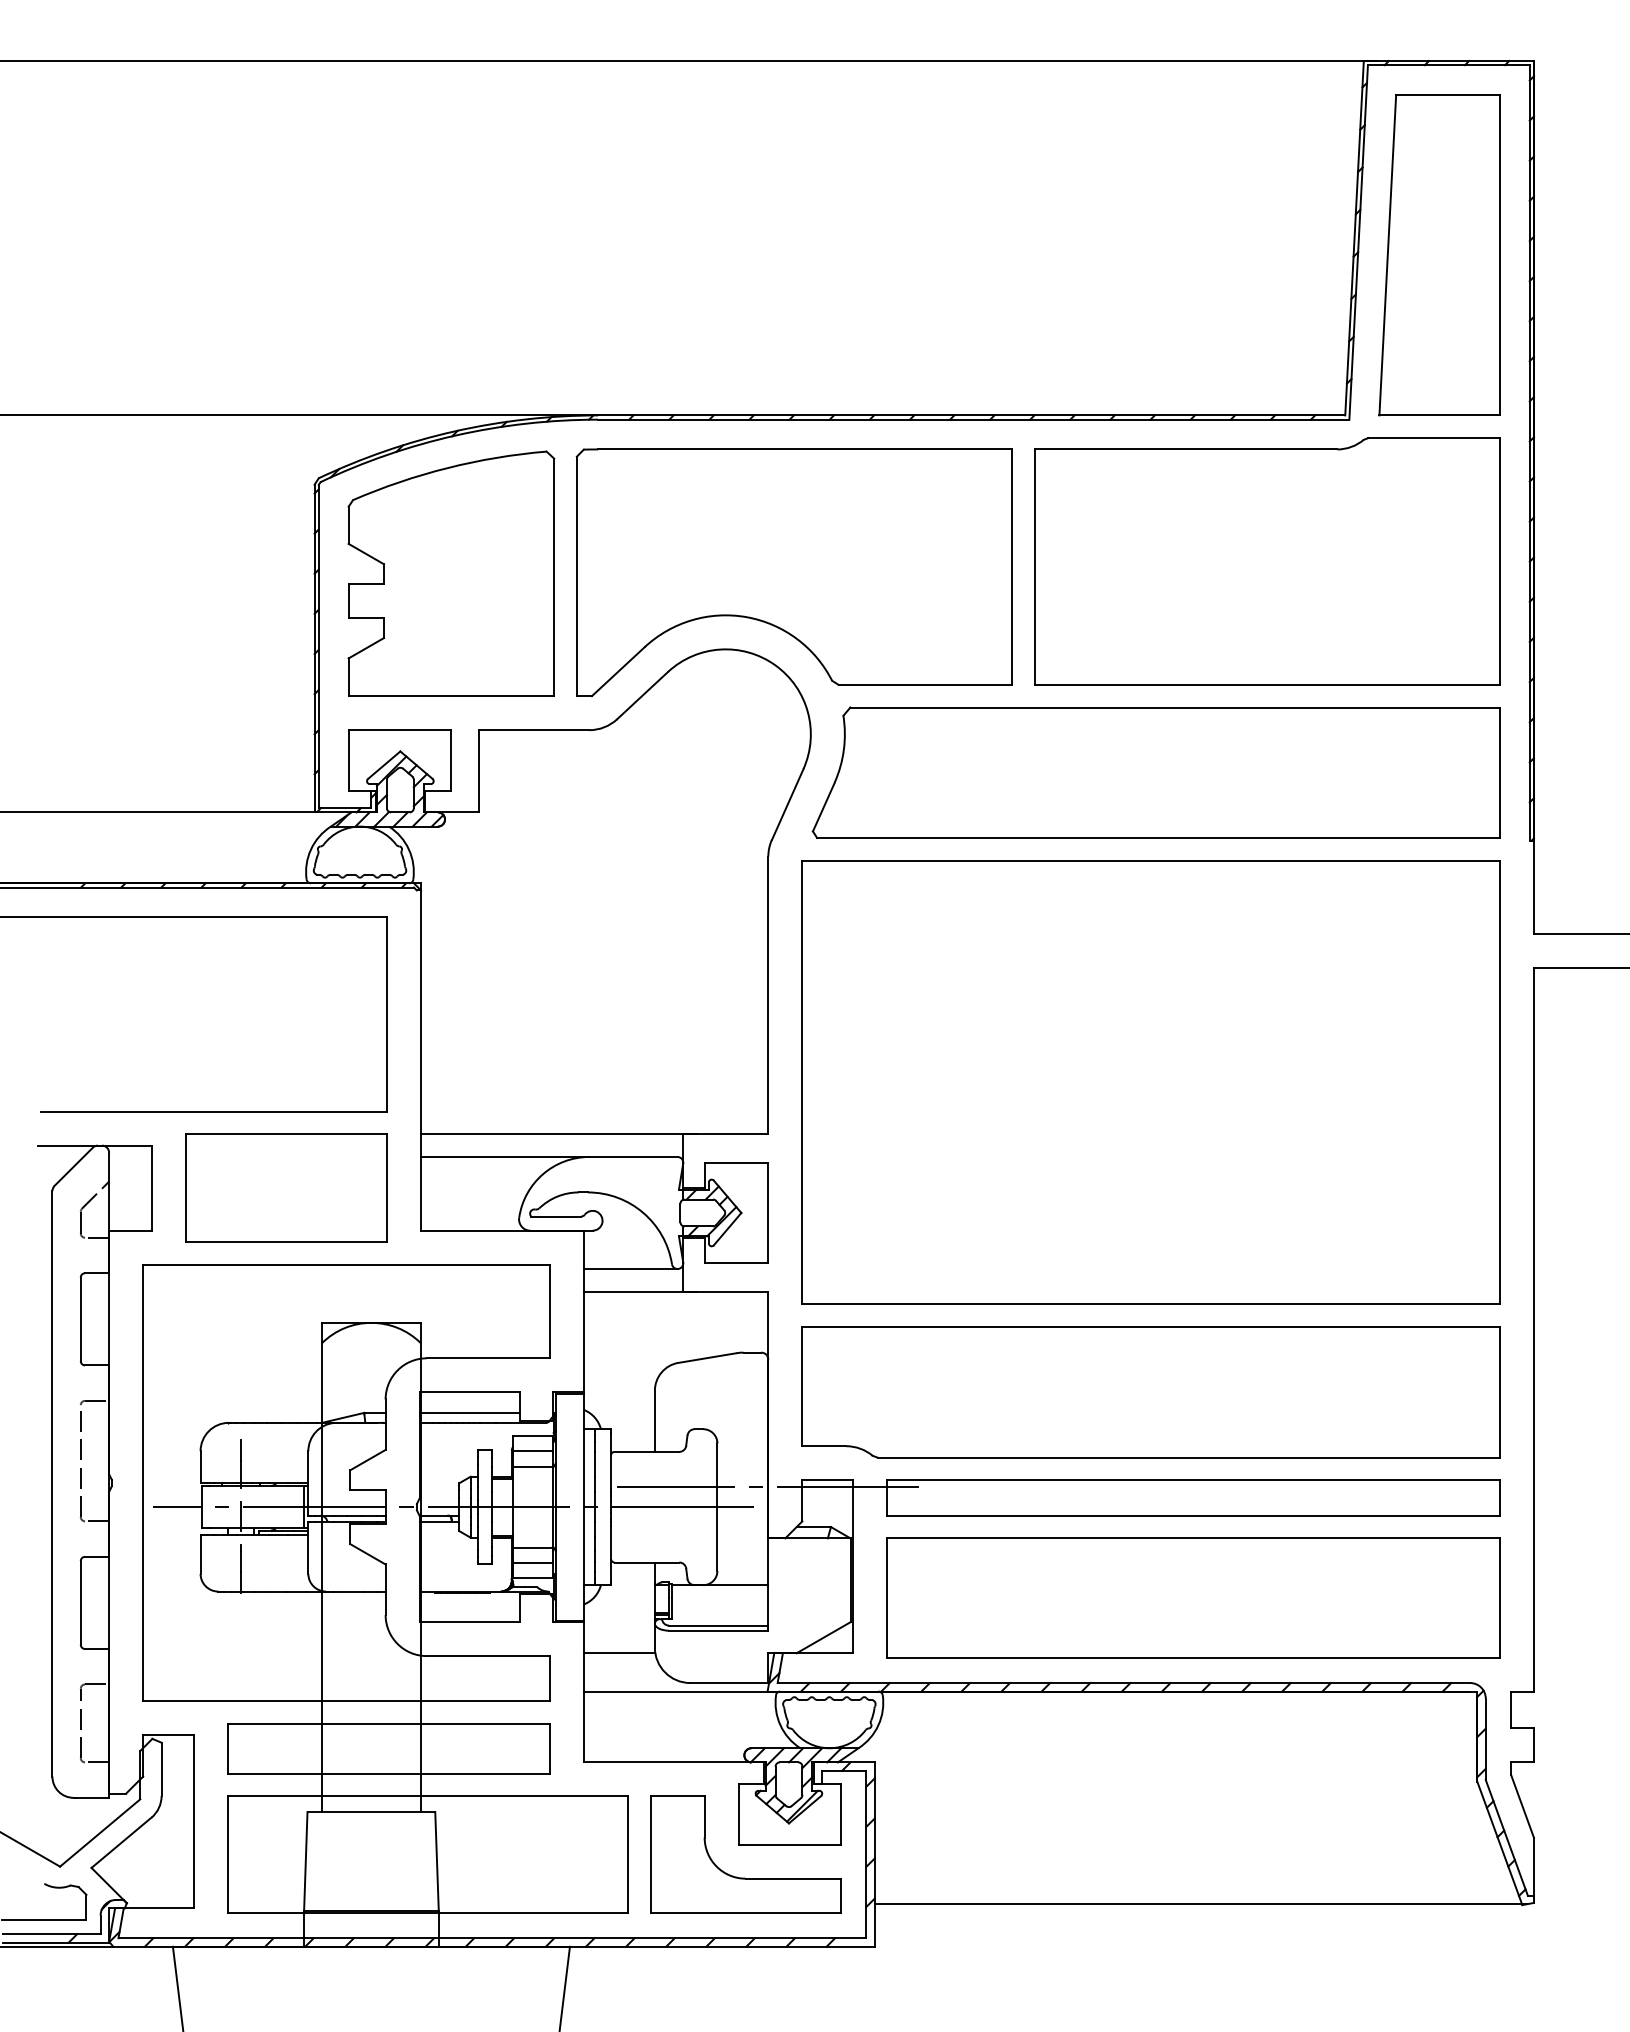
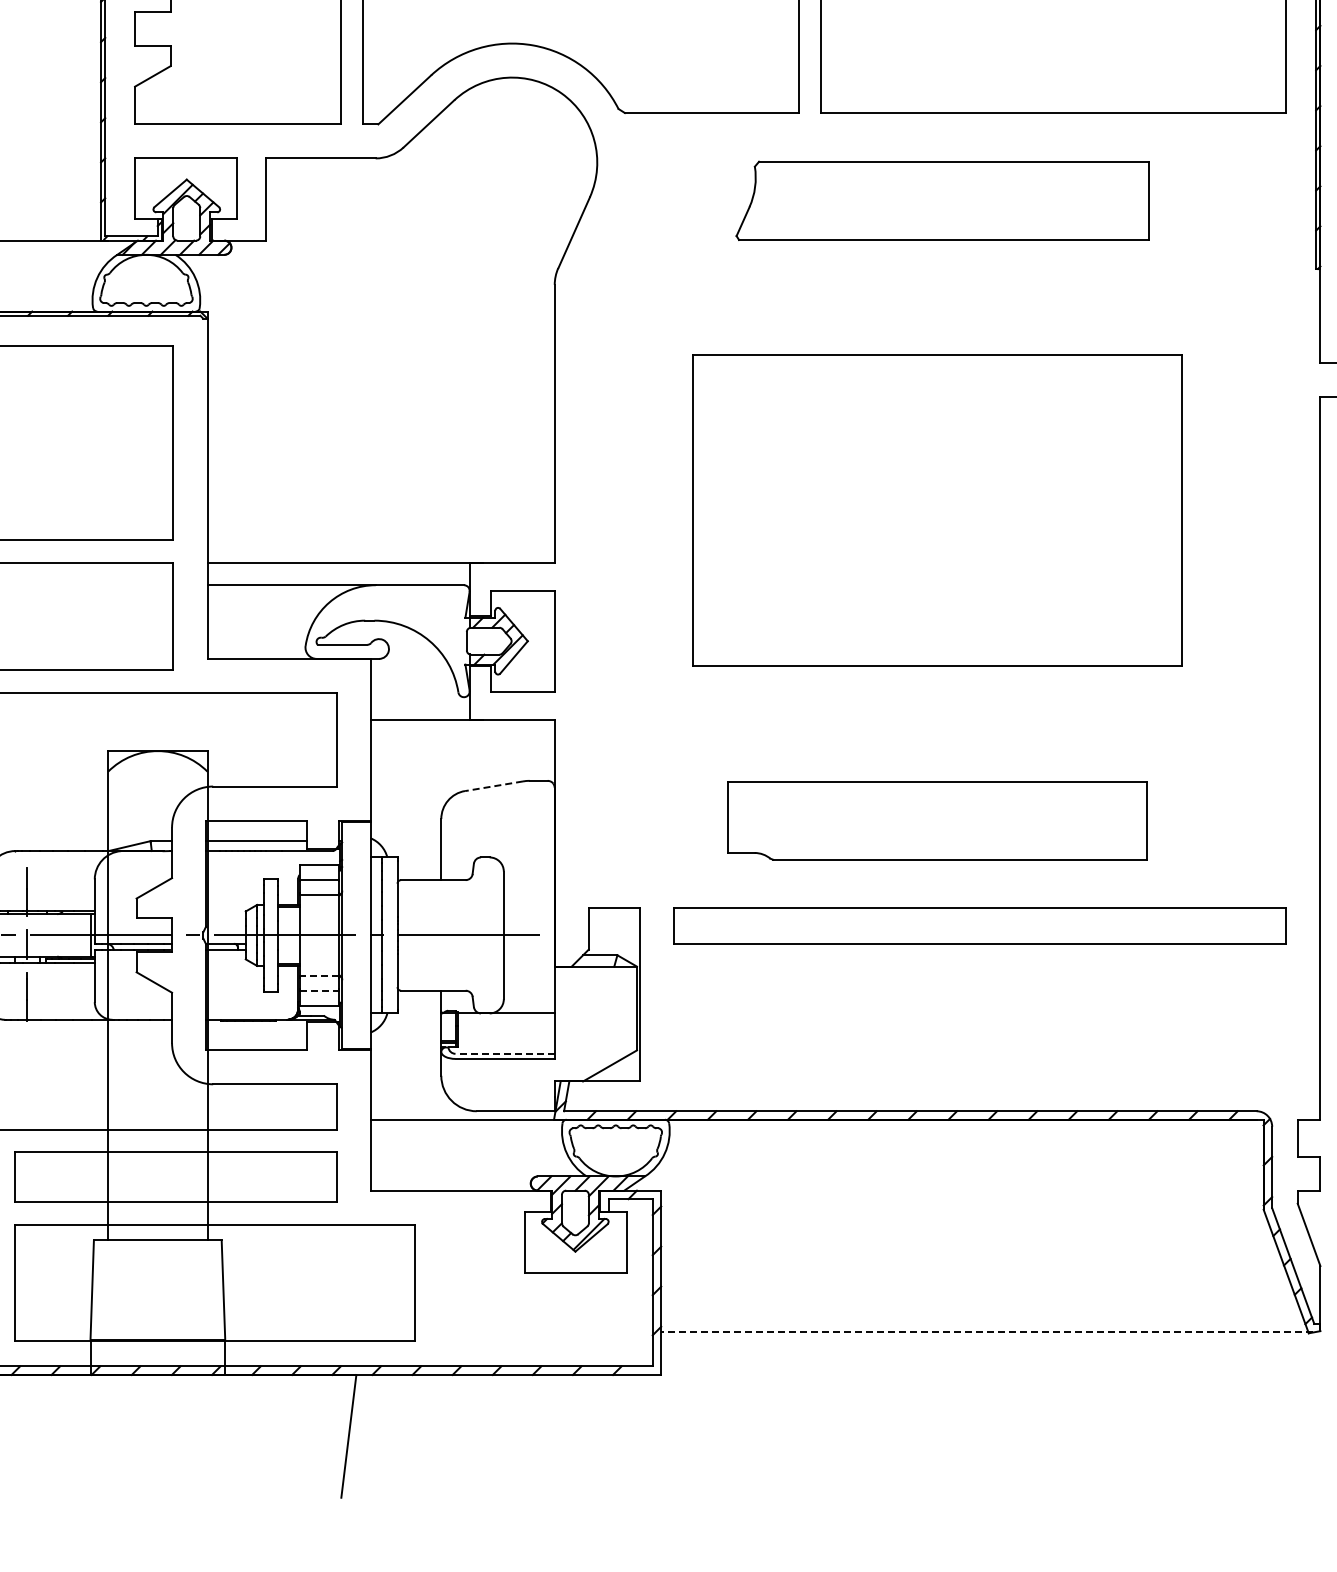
part: (1155, 772) -> (941, 200), size x0.6
part: (1150, 1082) -> (936, 510), size x0.7
line: (630, 1269) -> (416, 697), removed
line: (707, 1358) -> (493, 786), solid -> dashed
part: (1150, 1392) -> (936, 820), size x0.6
line: (768, 1487) -> (554, 915), removed
line: (533, 1547) -> (319, 975), solid -> dashed
line: (533, 1562) -> (319, 990), solid -> dashed
part: (1193, 1597) -> (979, 1025), removed
line: (718, 1625) -> (504, 1053), solid -> dashed
line: (619, 1653) -> (405, 1081), removed
part: (745, 1877) -> (531, 1305), removed
line: (1200, 1904) -> (986, 1332), solid -> dashed

